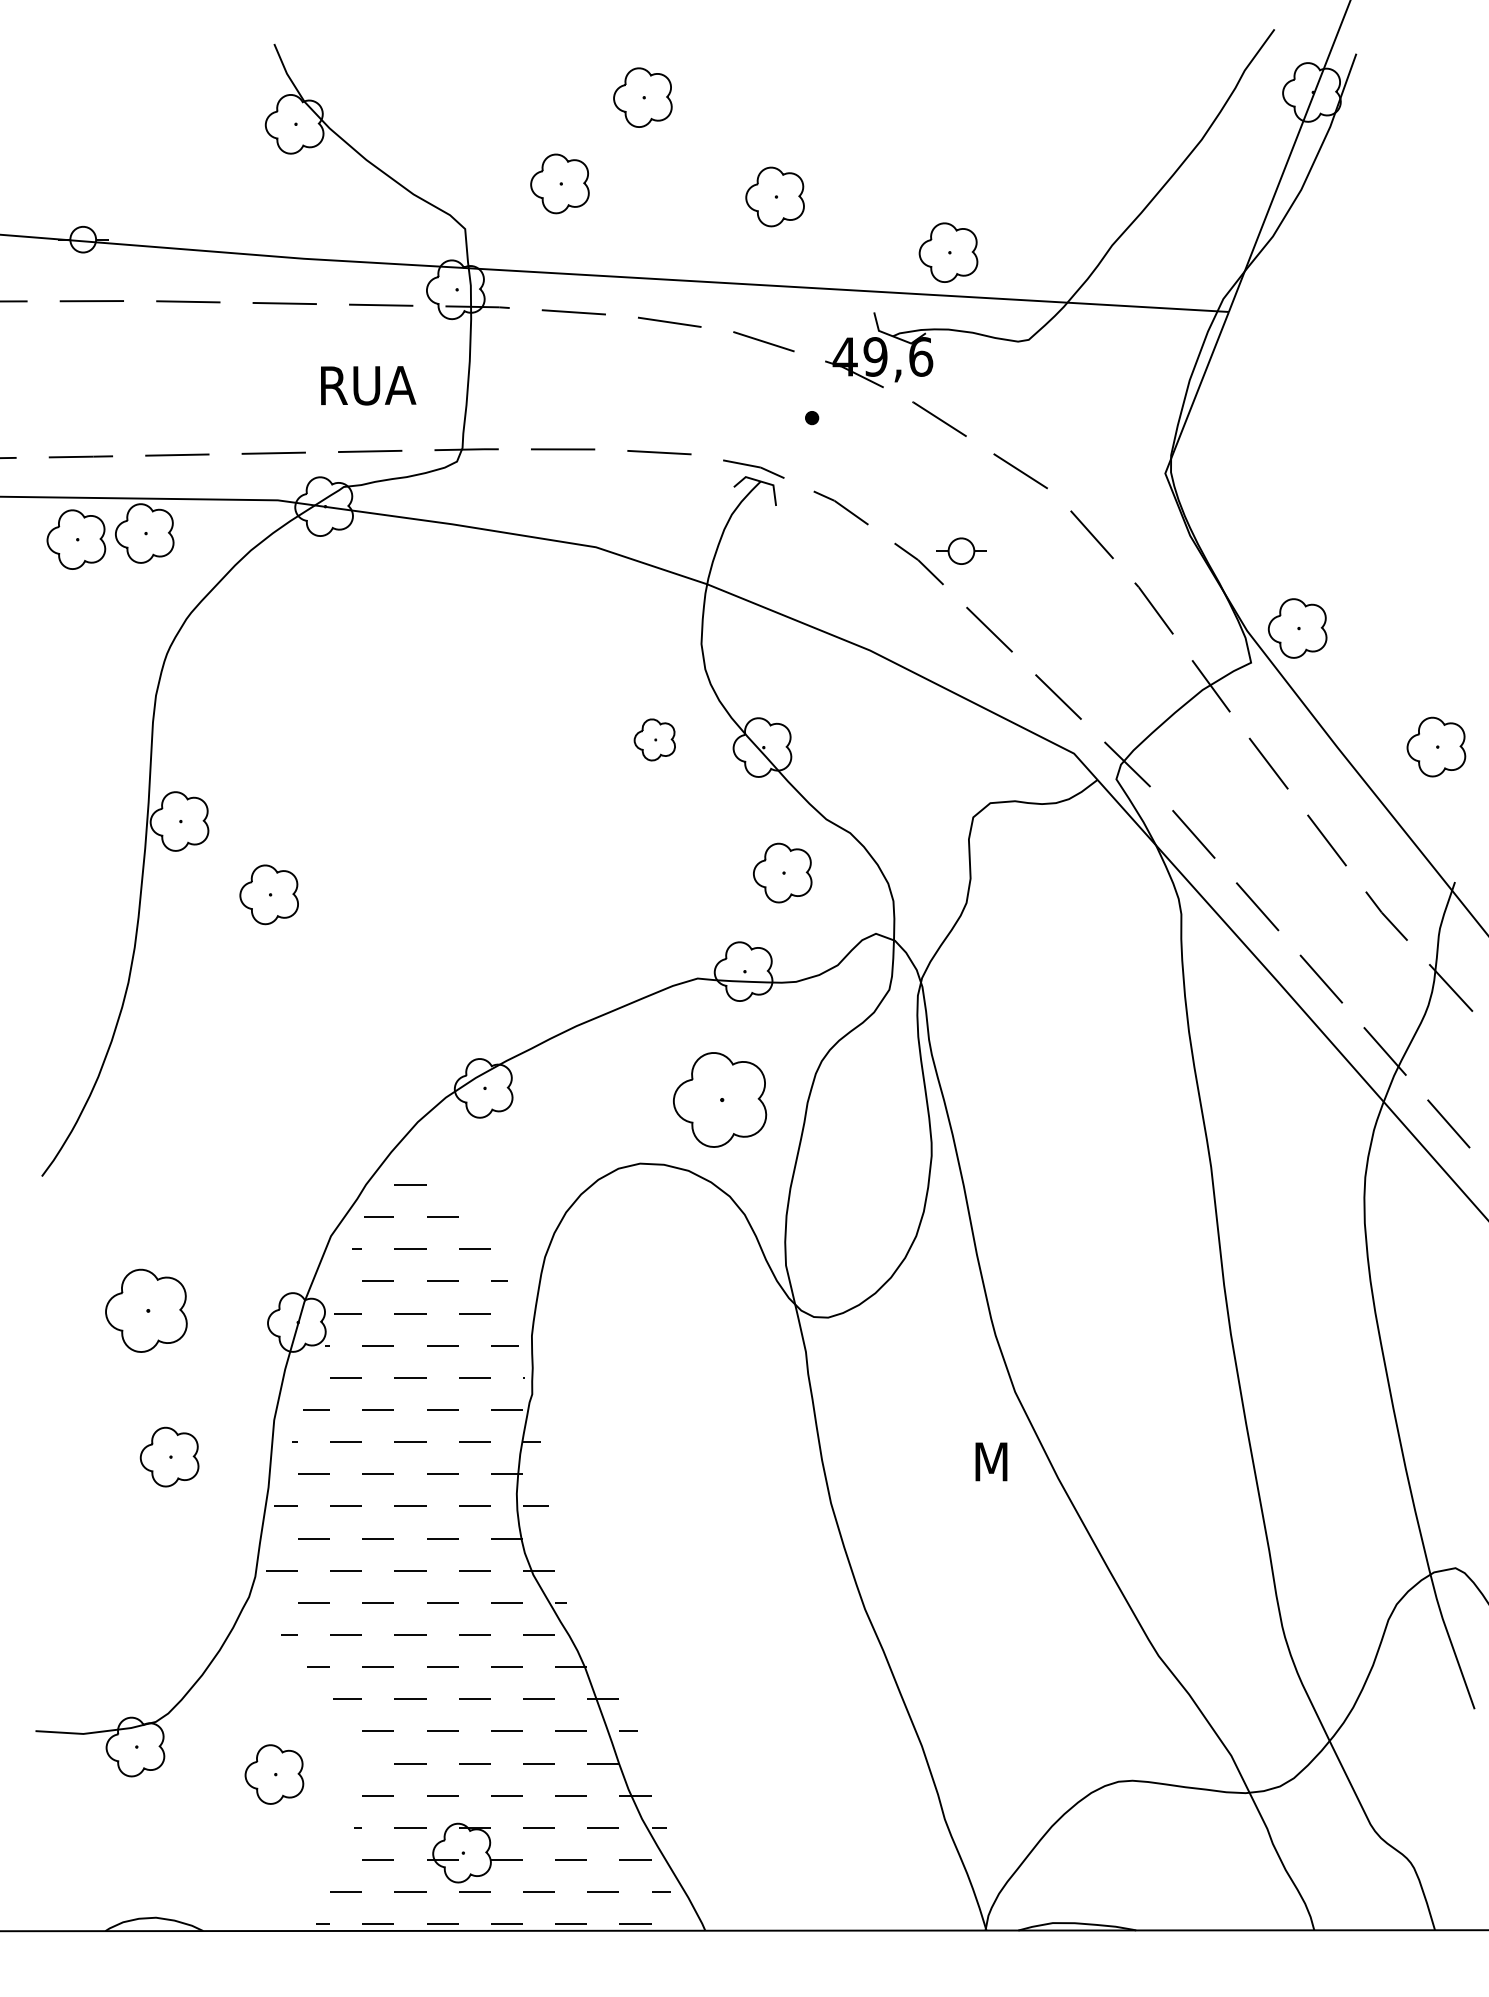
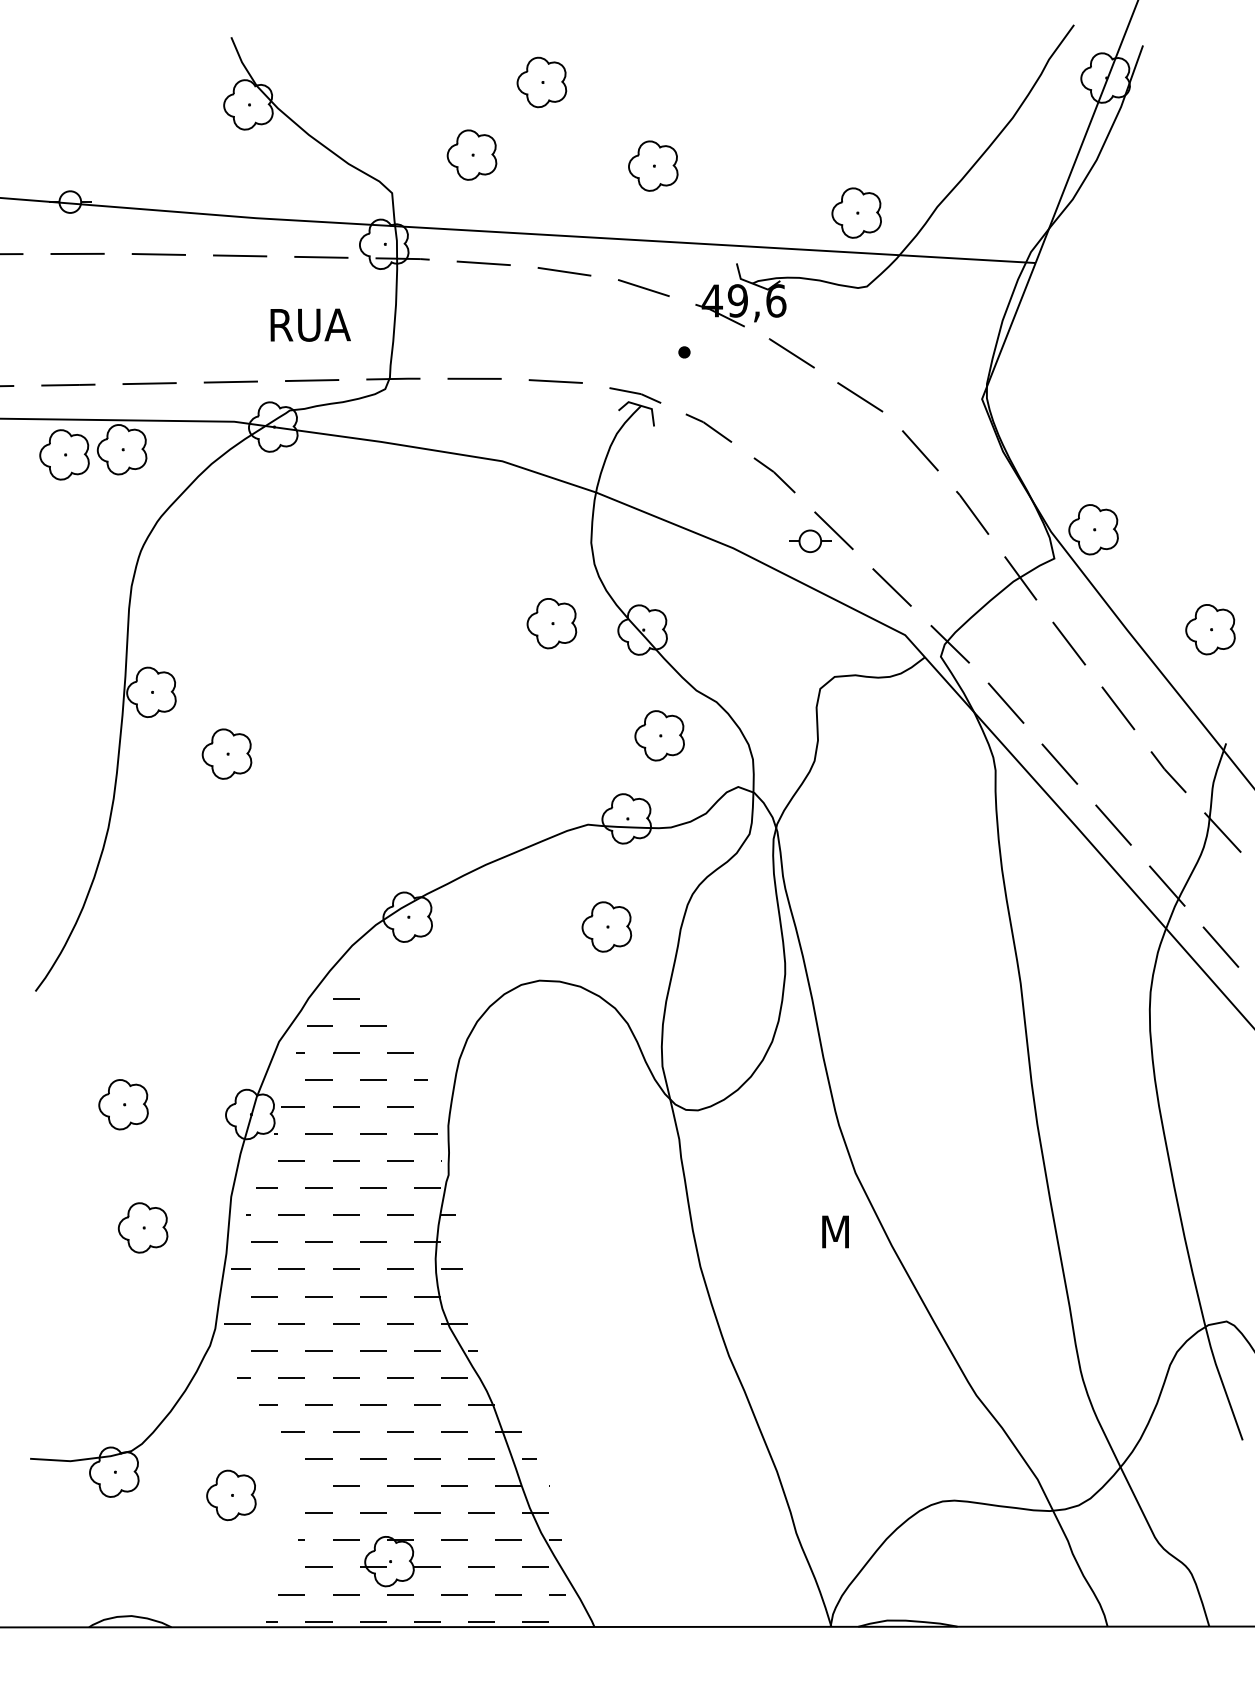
part: (948, 252) -> (856, 212), moved
part: (961, 550) -> (810, 540), moved
part: (654, 739) -> (551, 623), size x1.43
part: (719, 1099) -> (606, 926), size x0.62
part: (146, 1310) -> (123, 1104), size x0.71

